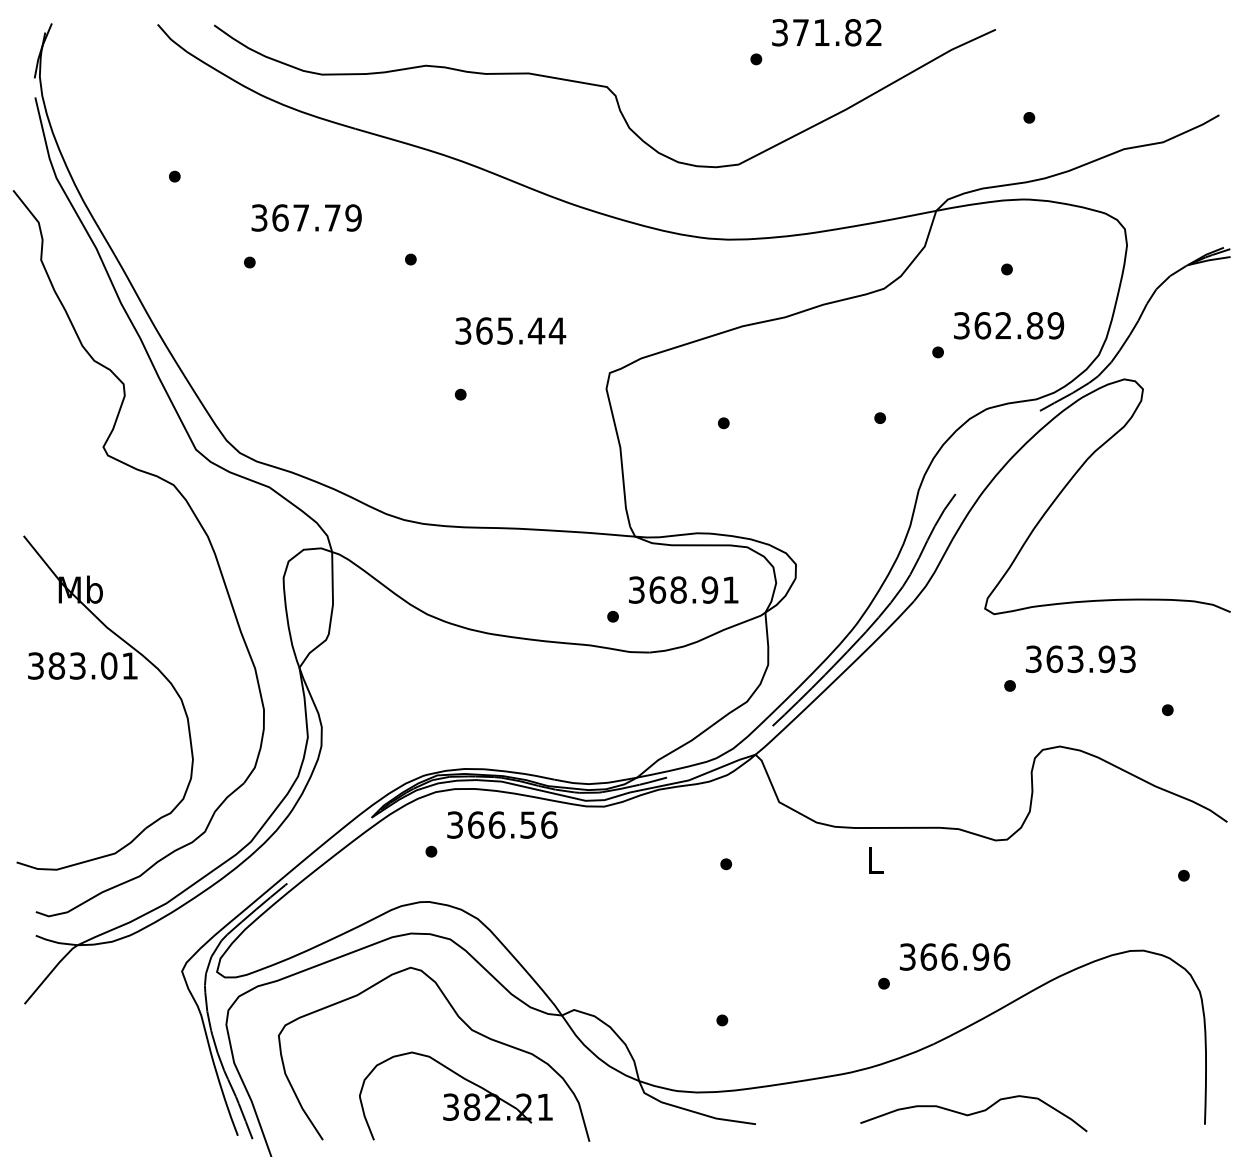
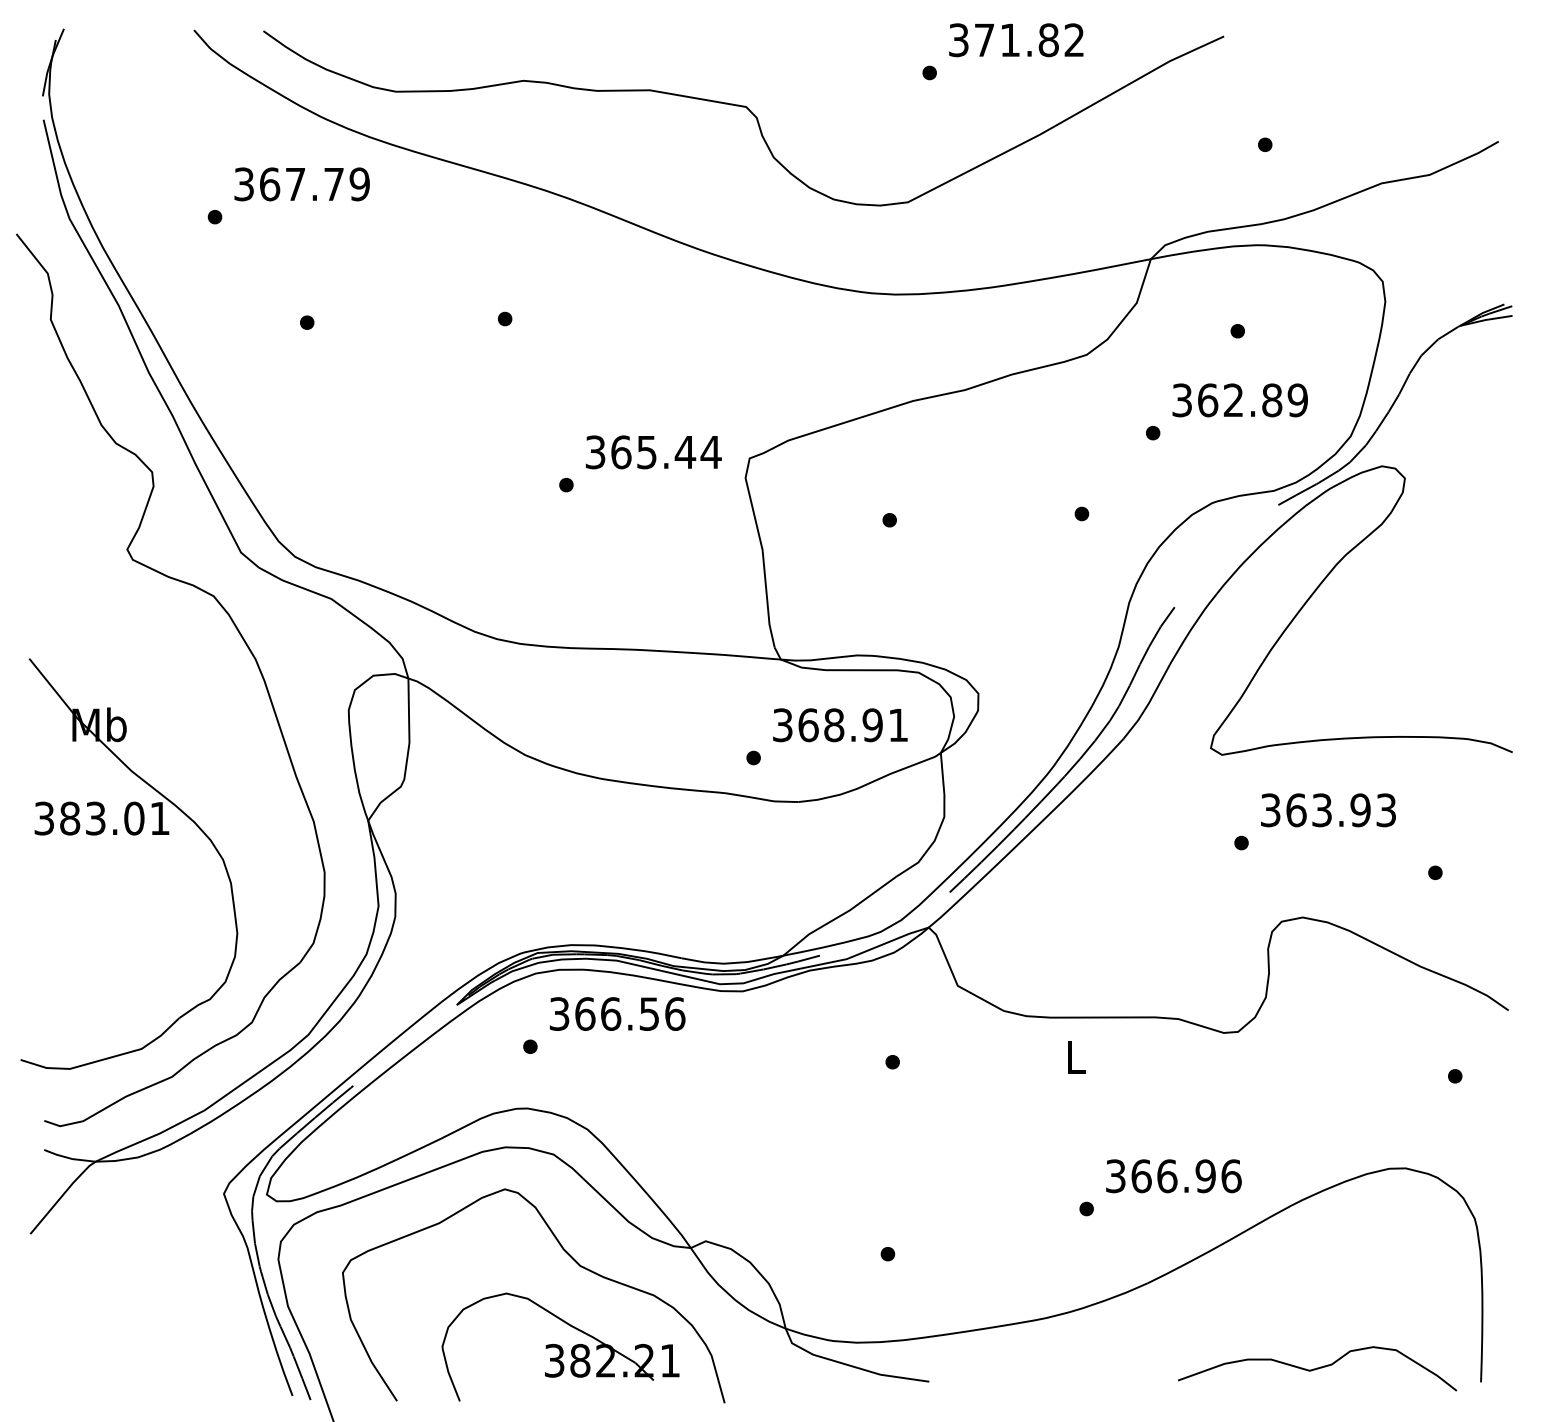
text: (306, 217) -> (301, 183), moved
text: (510, 330) -> (653, 451), moved
curve: (973, 1113) -> (1317, 1368), moved

